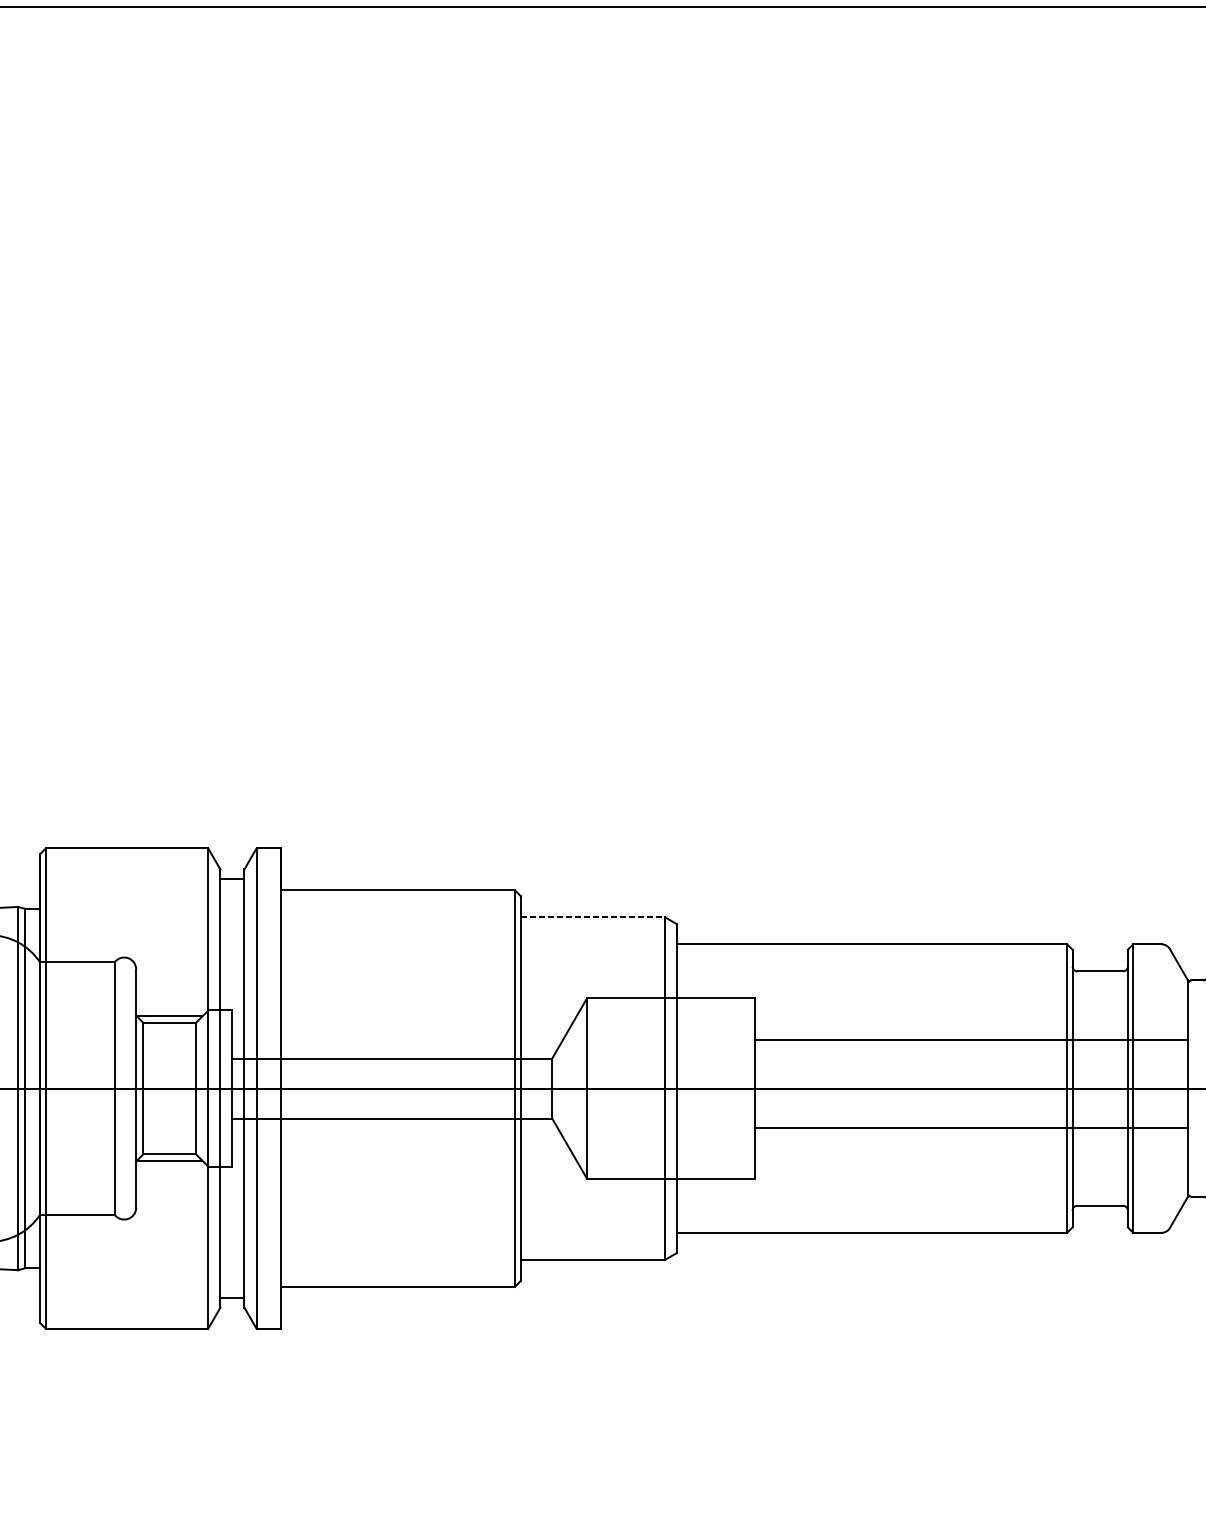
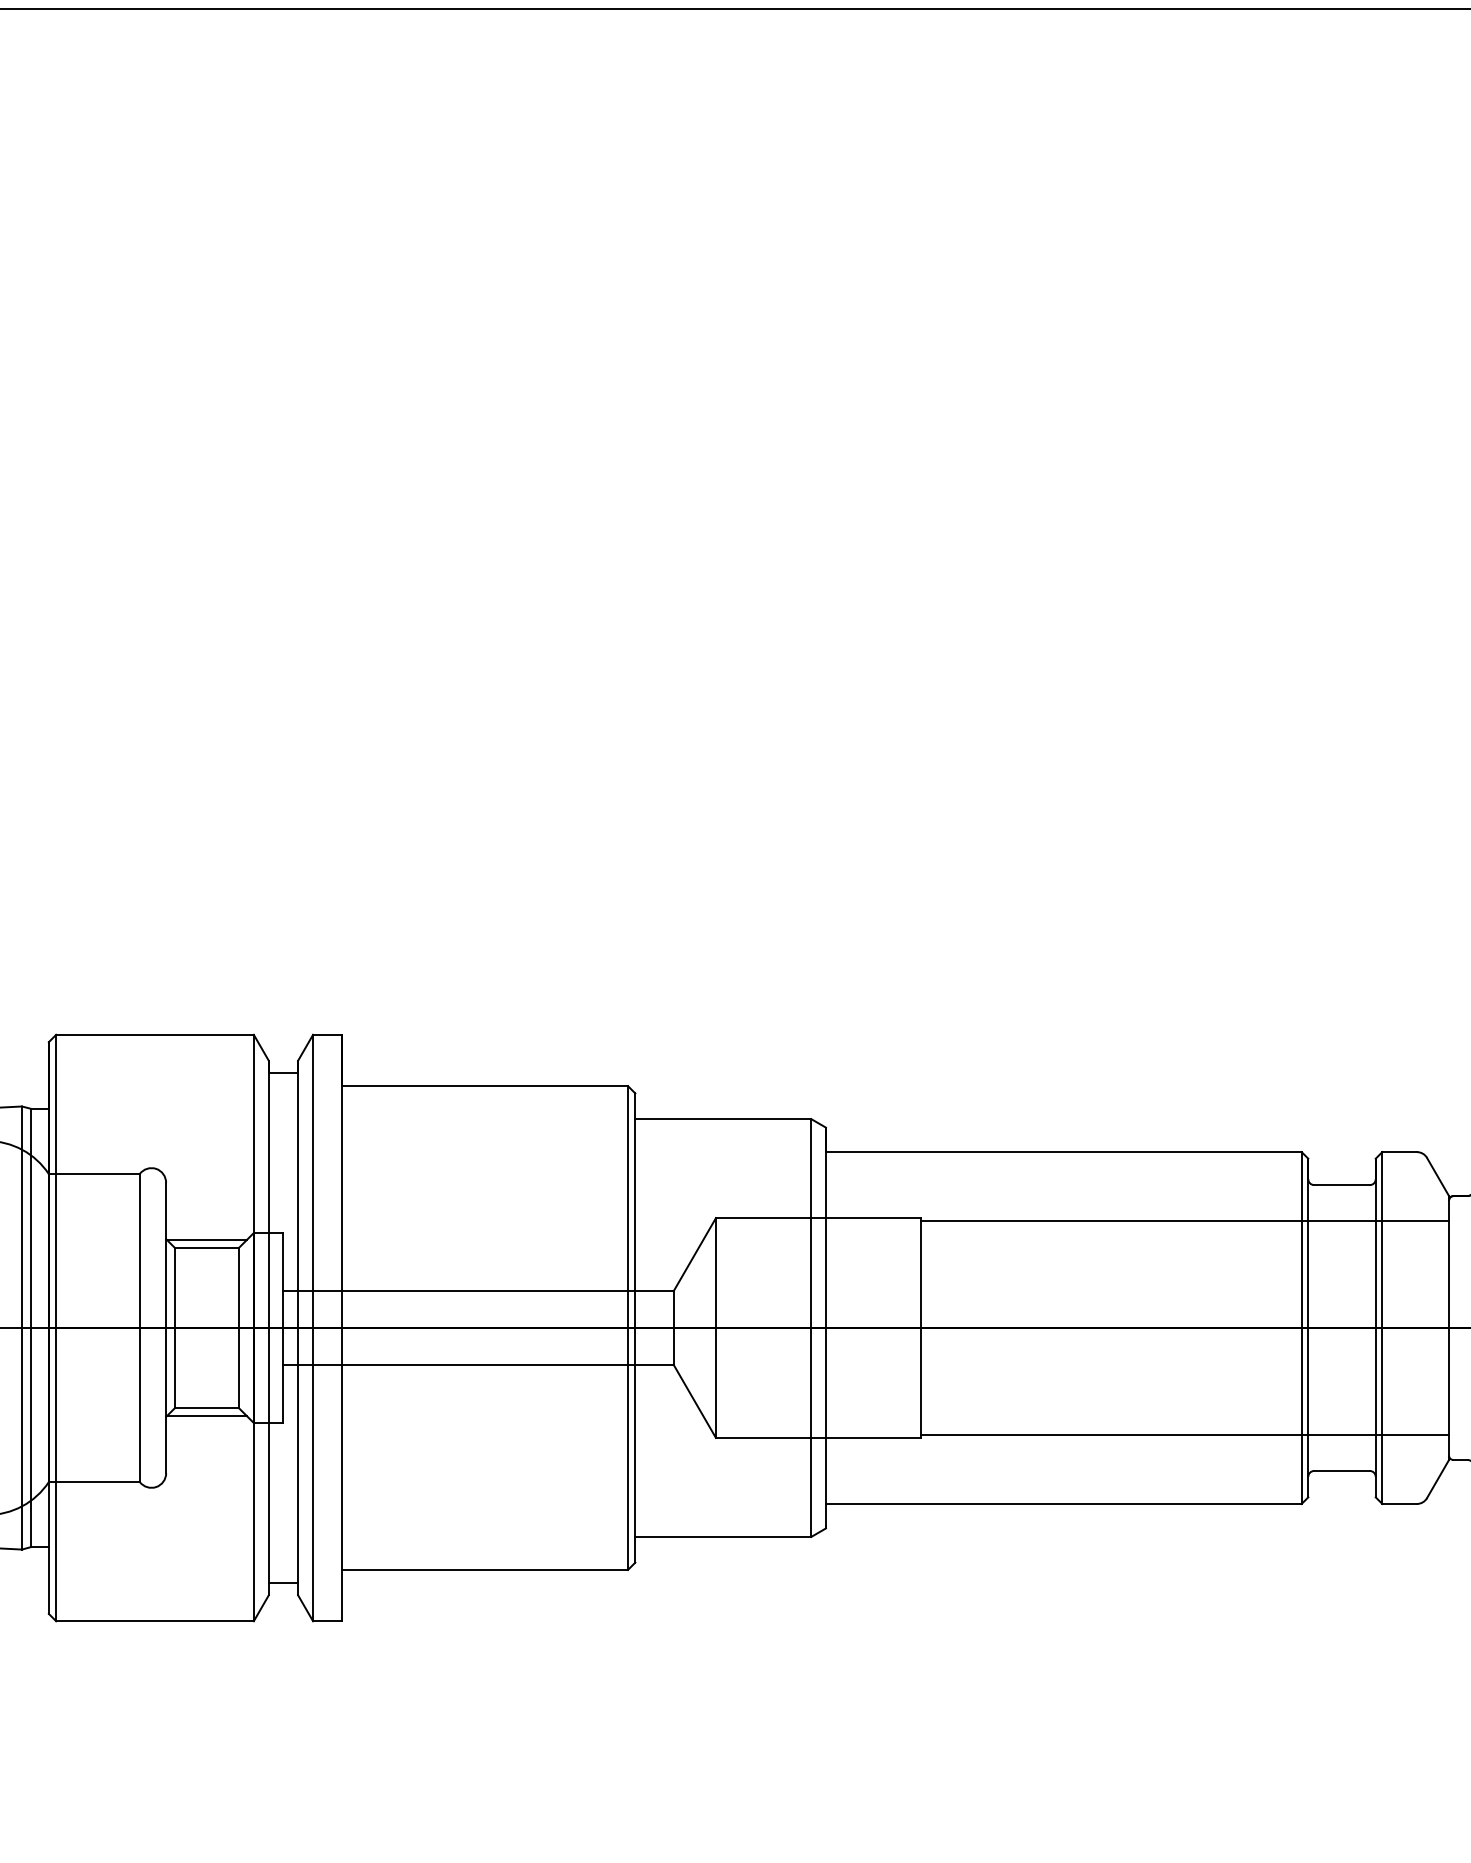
line: (593, 917) -> (723, 1119), dashed -> solid
line: (971, 1039) -> (1185, 1221), moved
line: (971, 1127) -> (1185, 1434), moved

